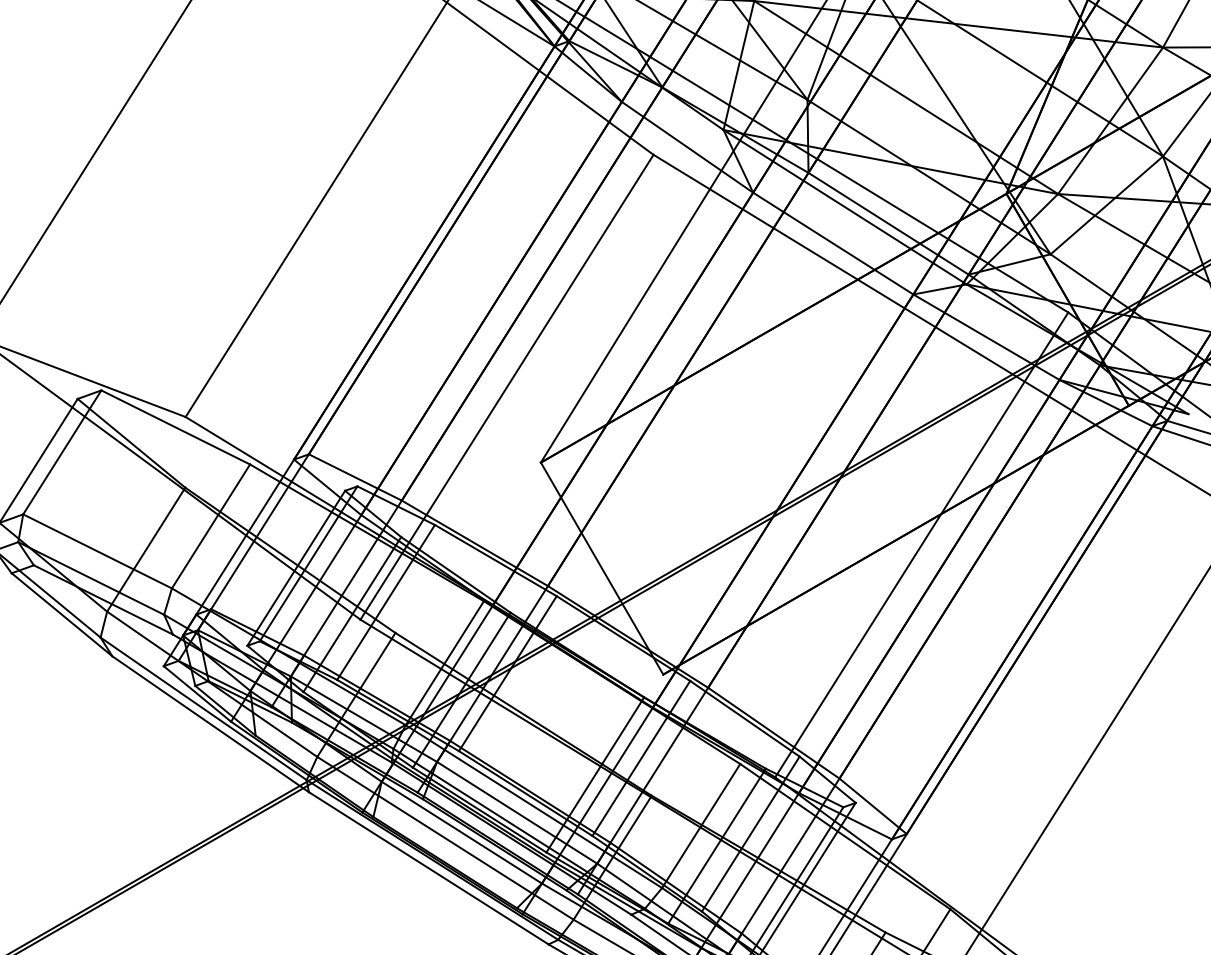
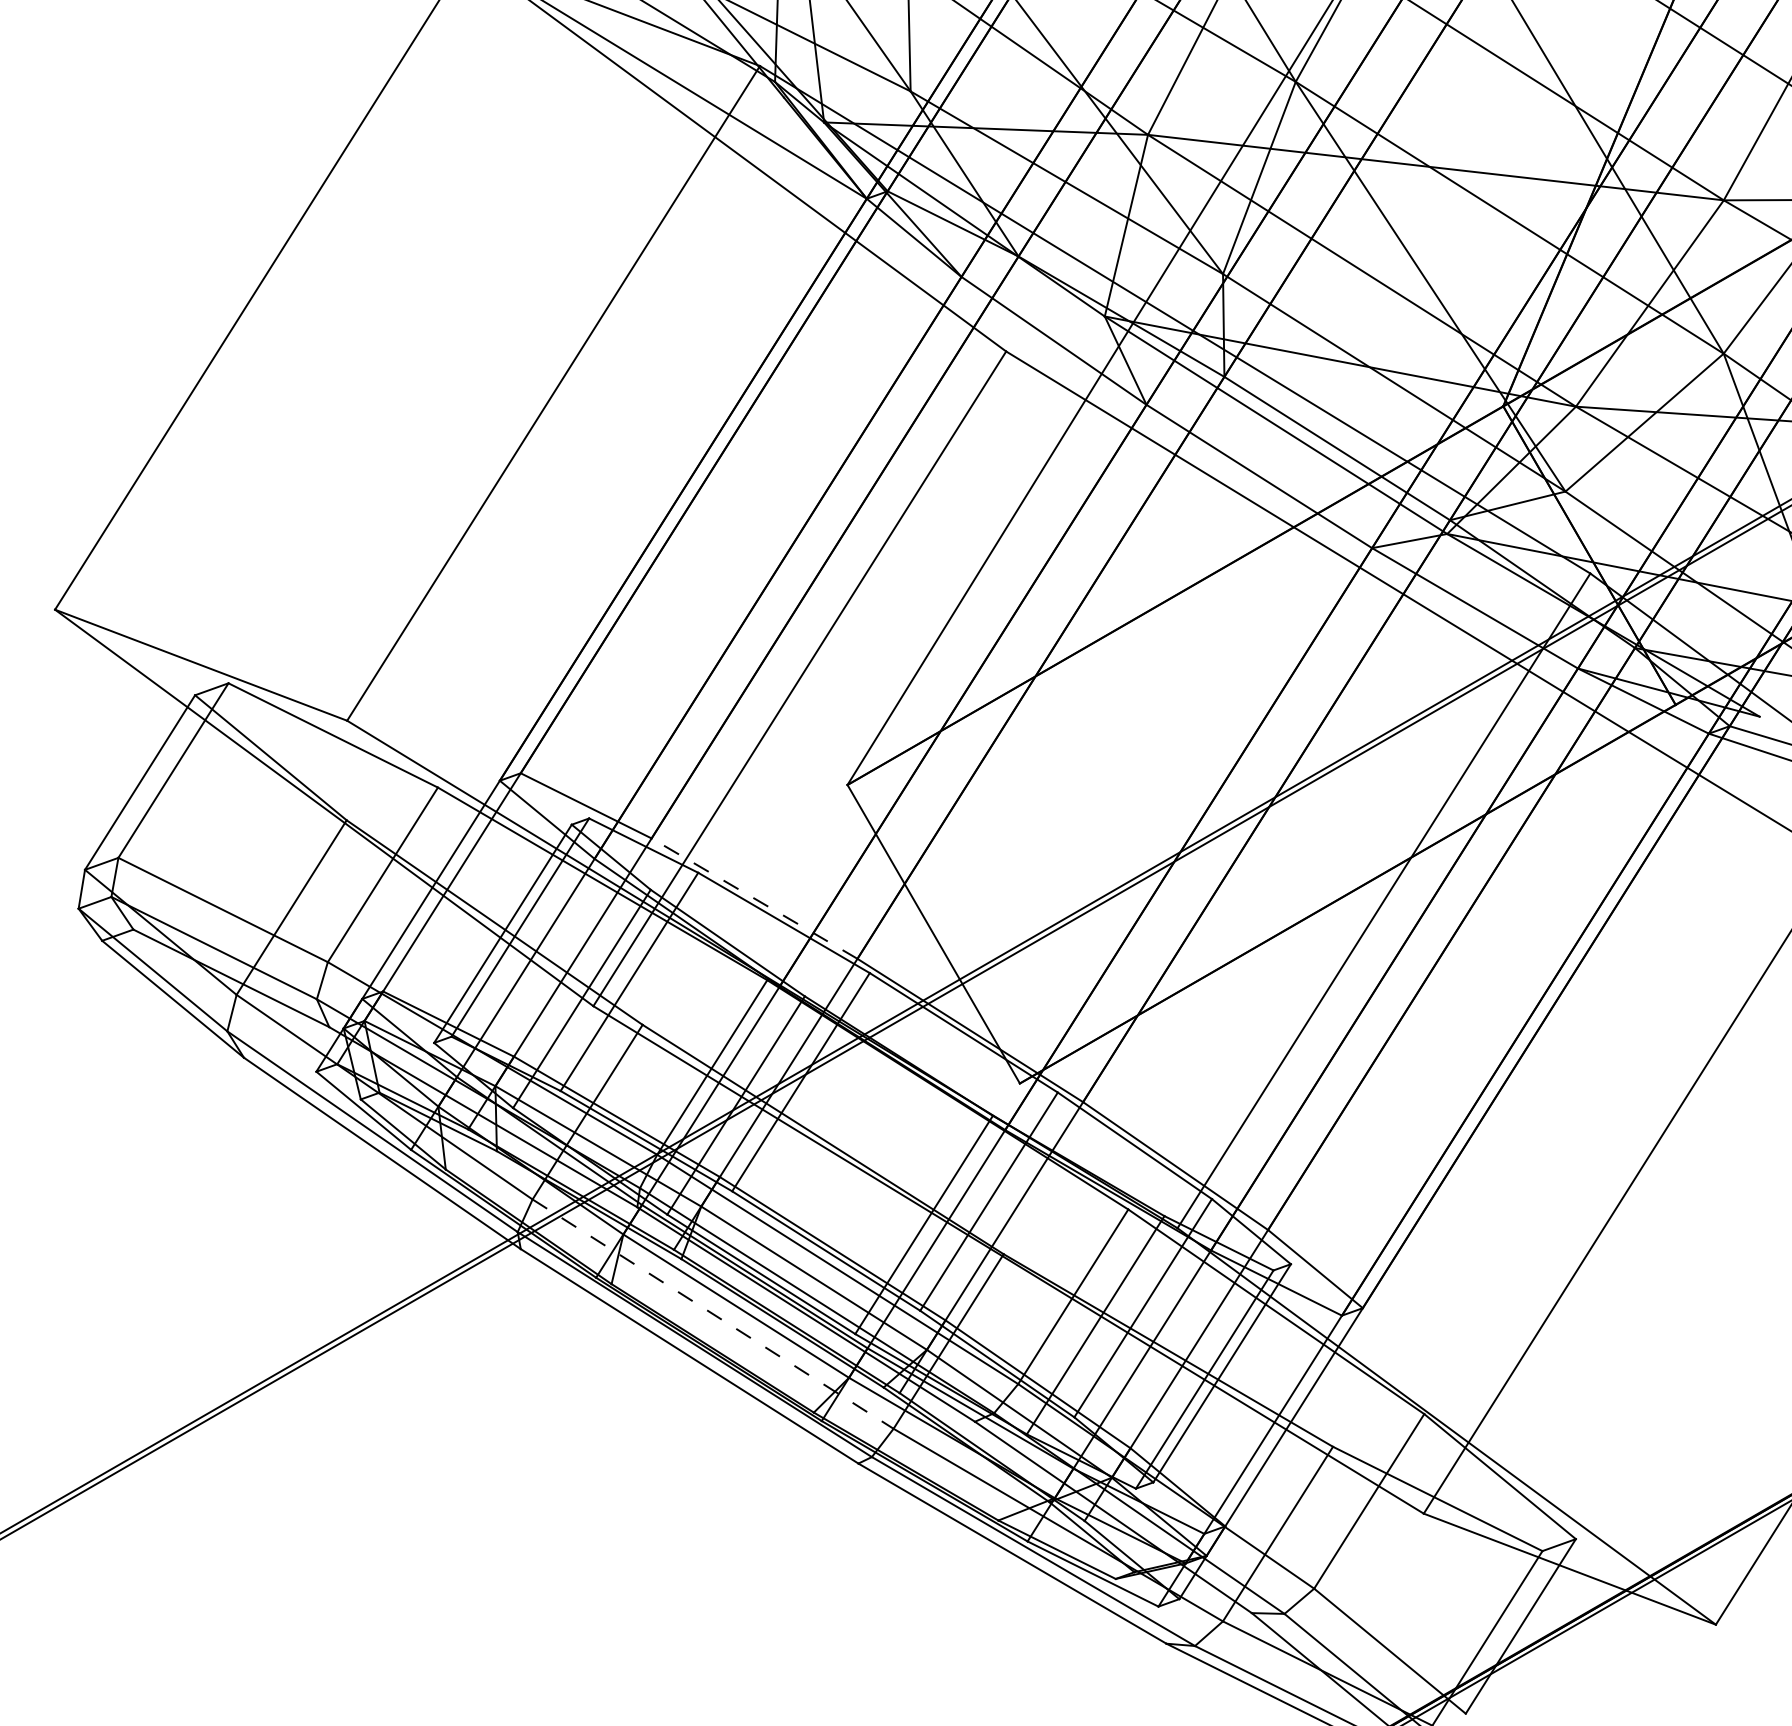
line: (474, 543) -> (754, 898), solid -> dashed
line: (445, 838) -> (713, 1314), solid -> dashed

